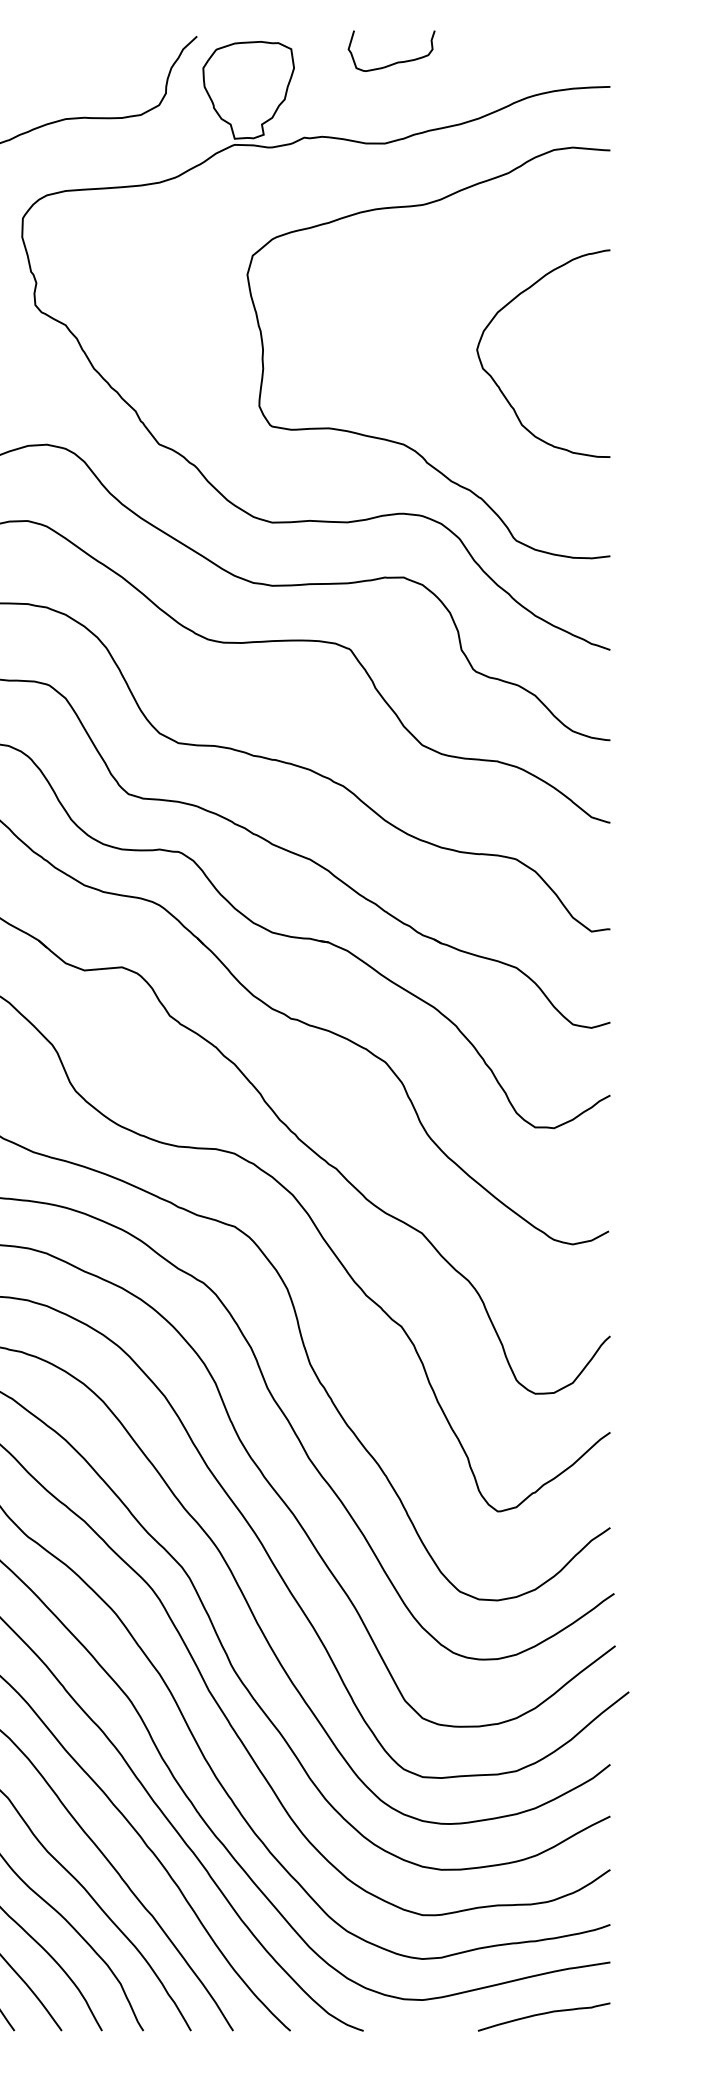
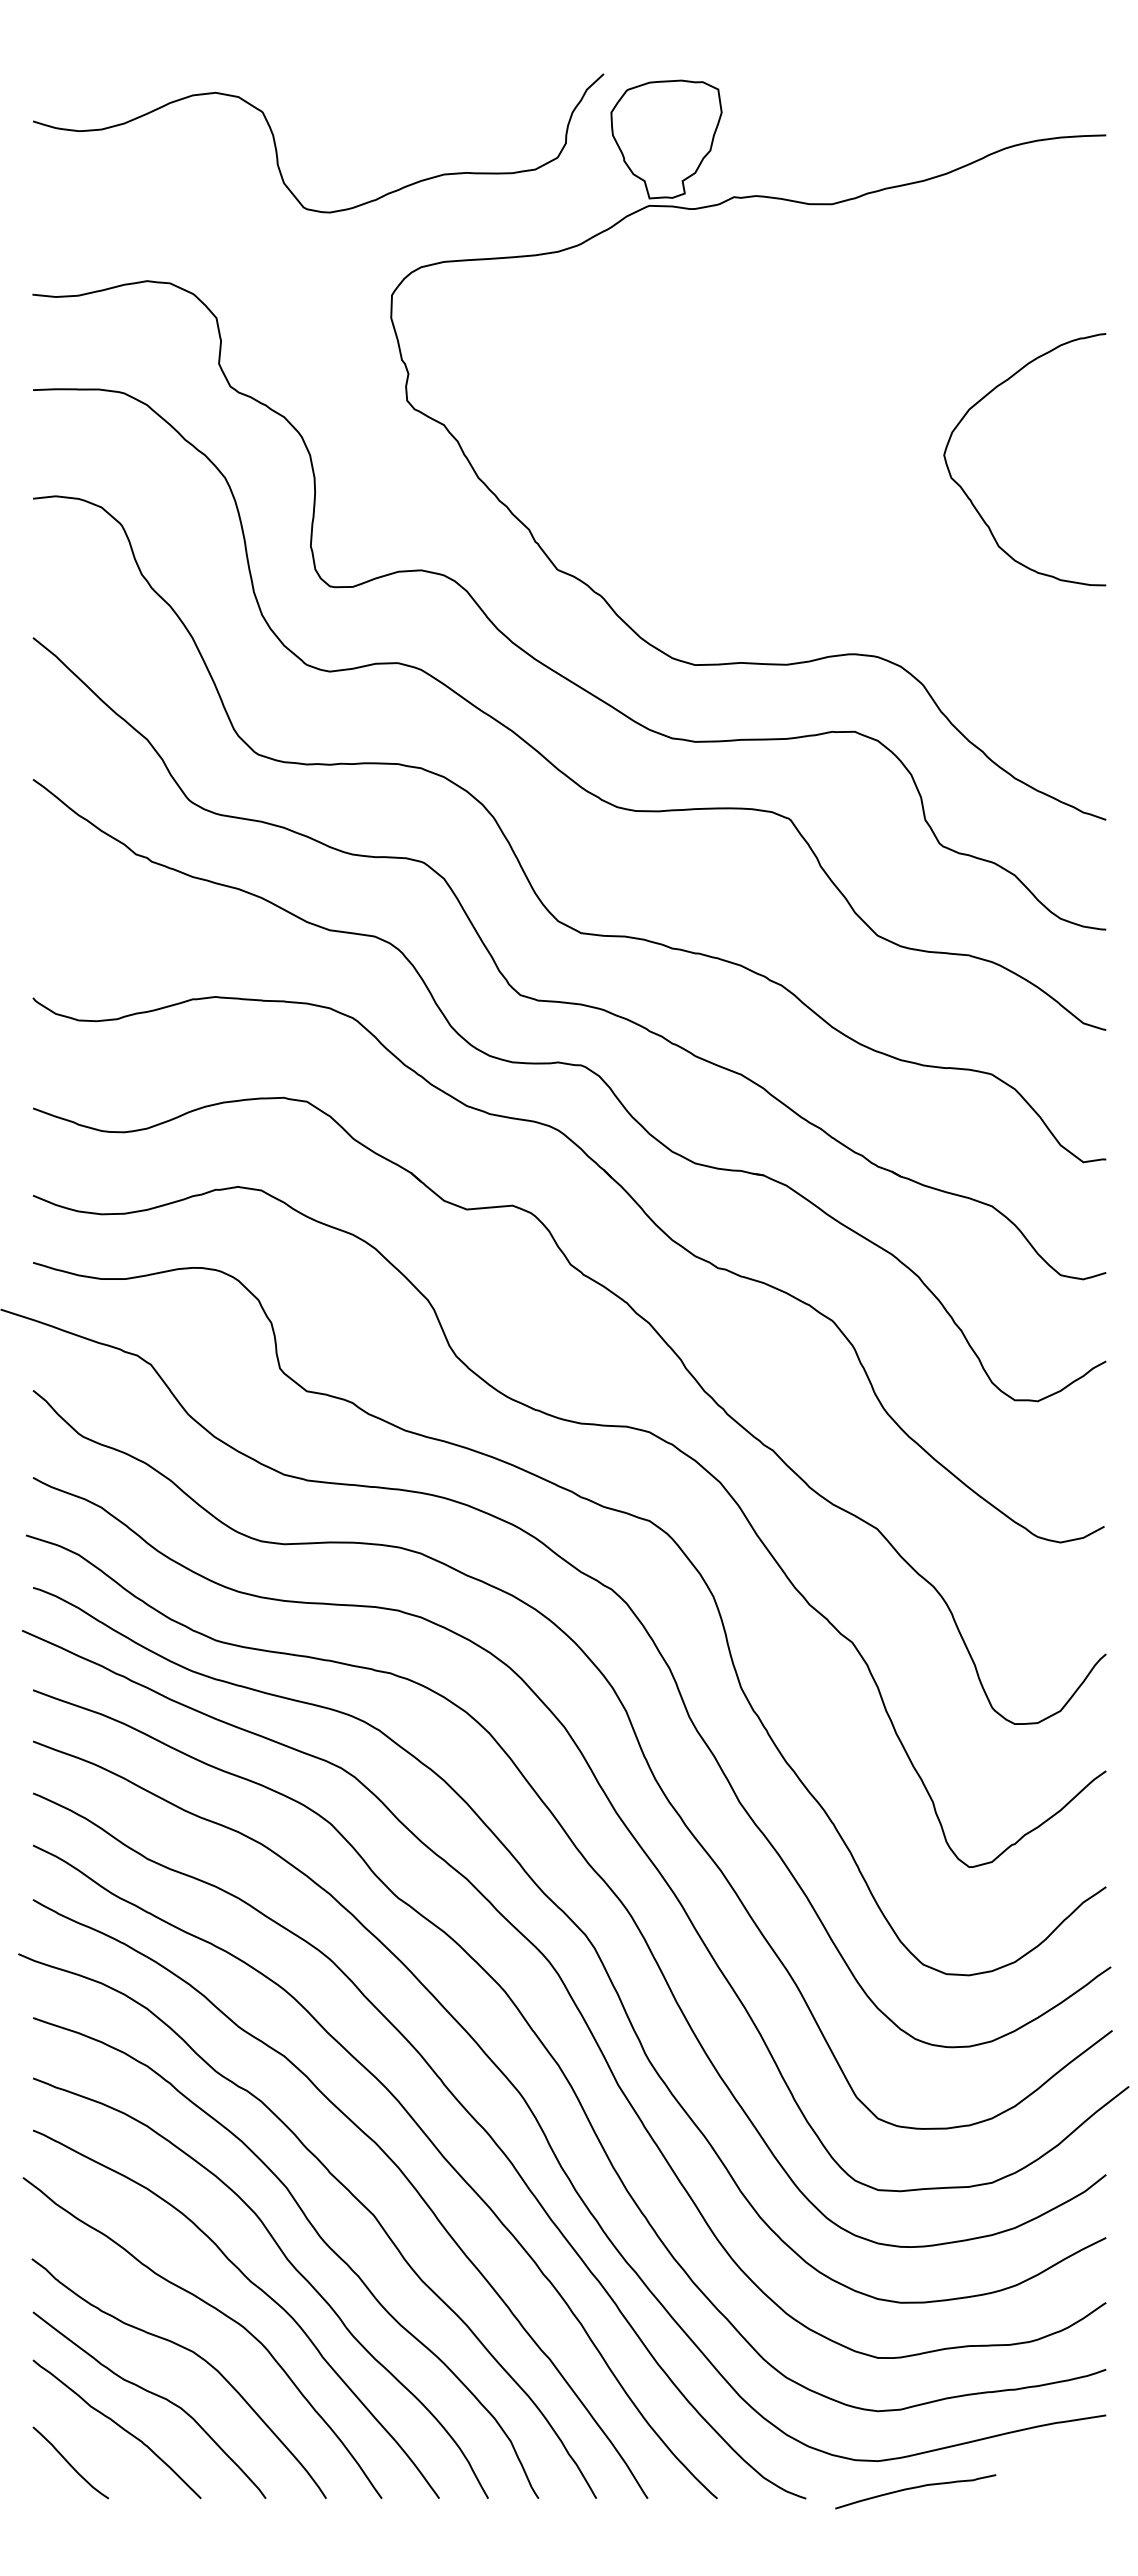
curve: (395, 62) -> (845, 105), removed
curve: (402, 443) -> (853, 568), removed
curve: (543, 2014) -> (915, 2488), moved

